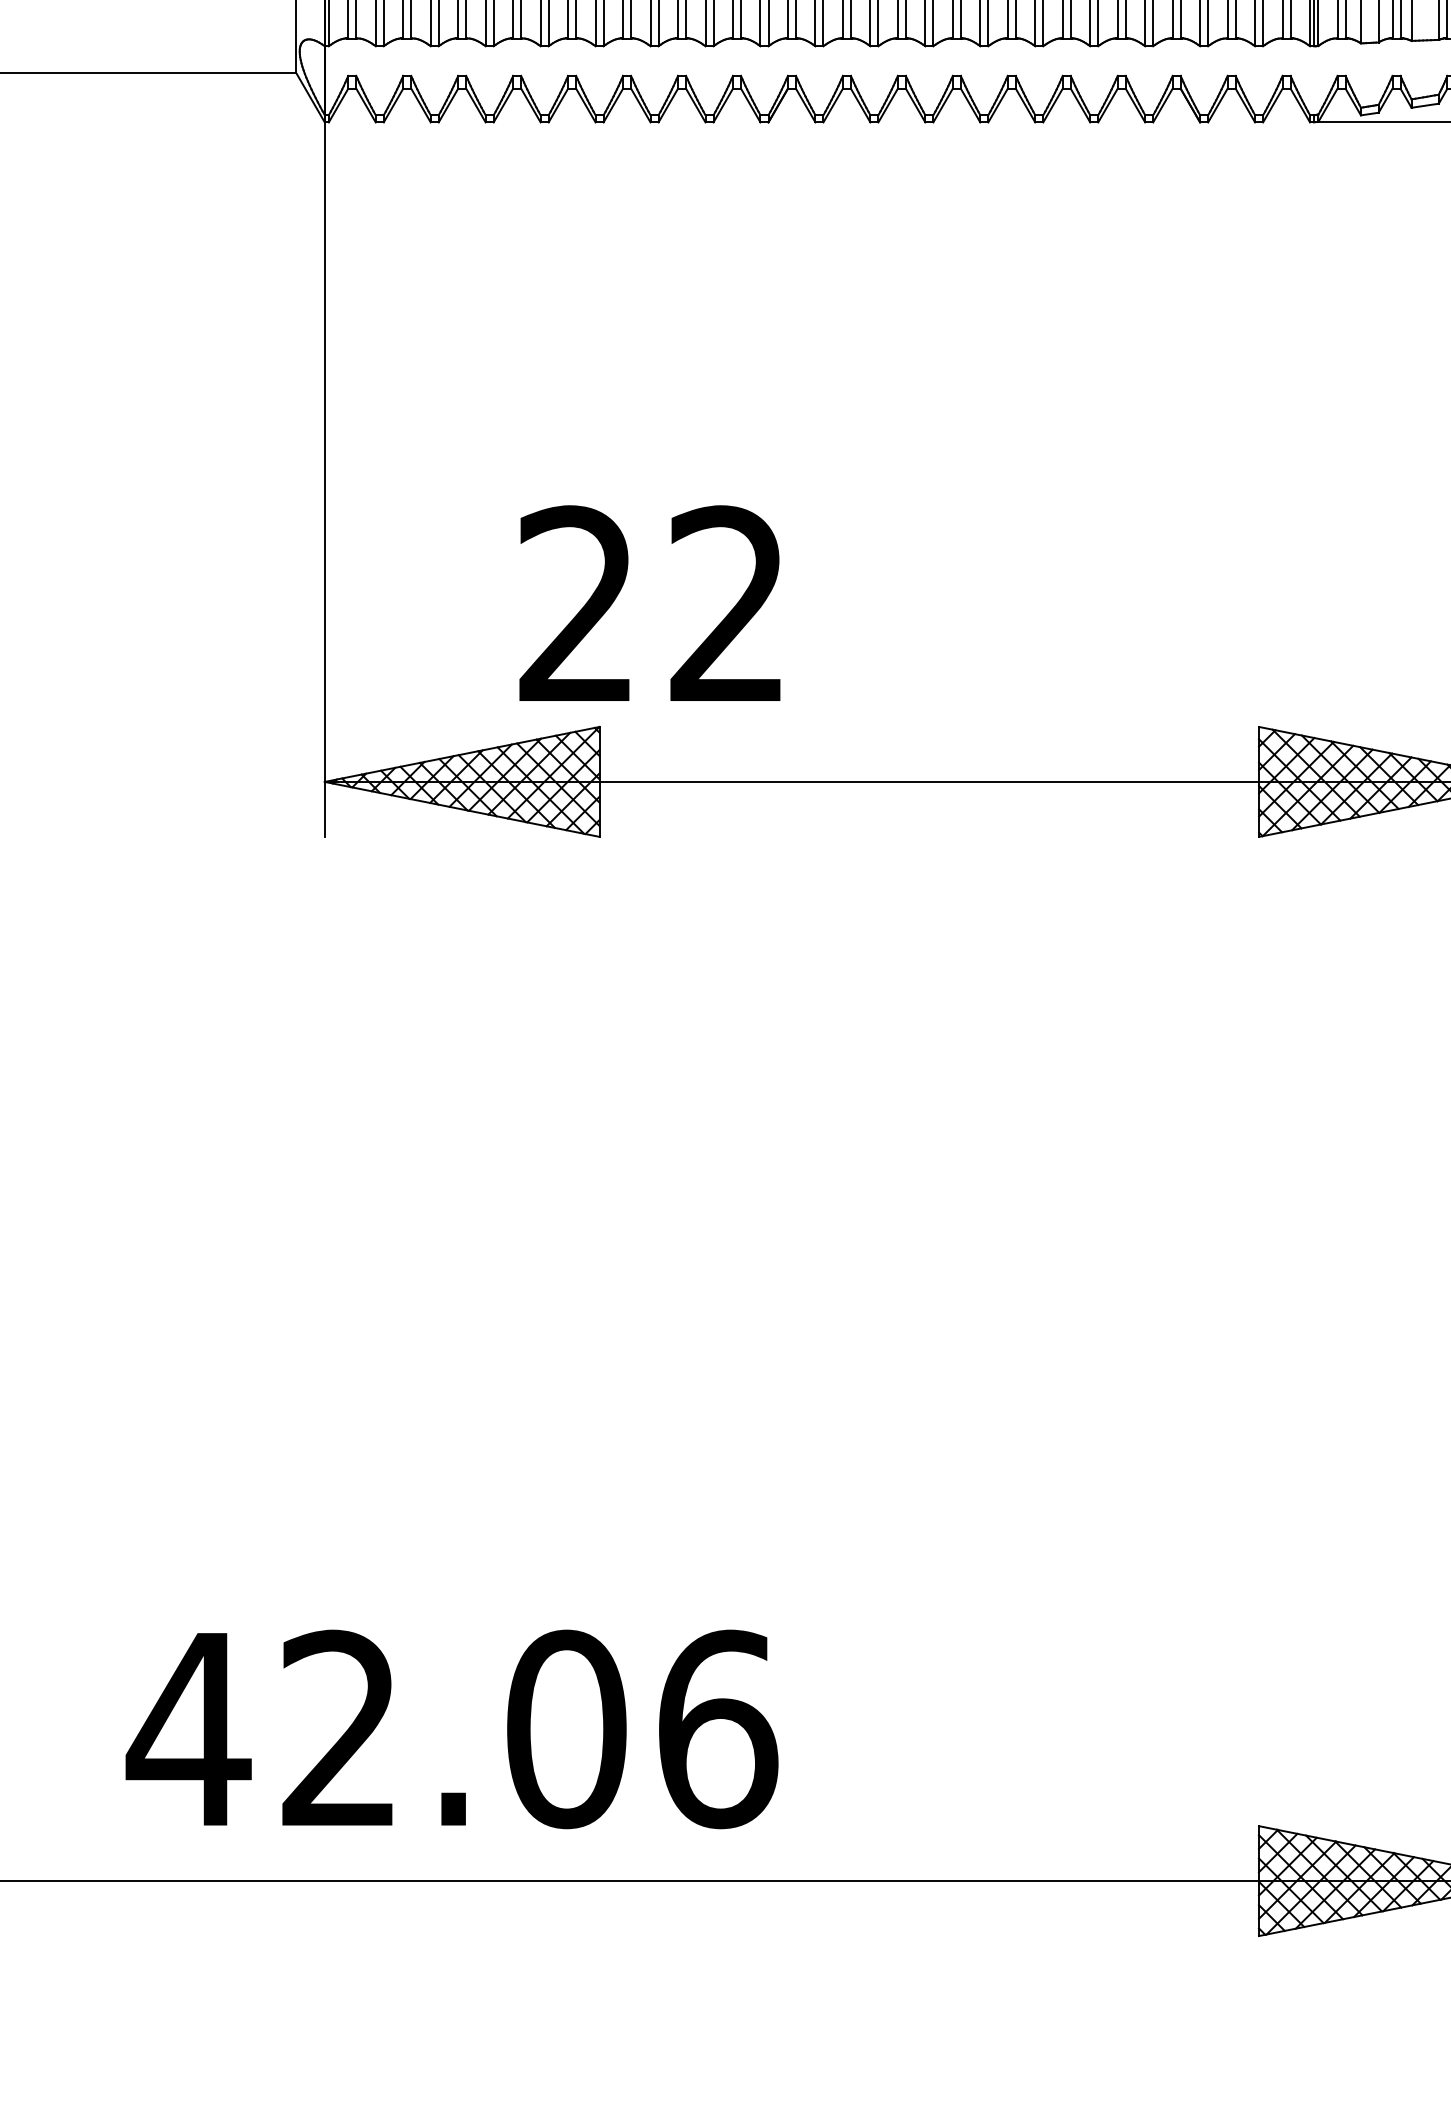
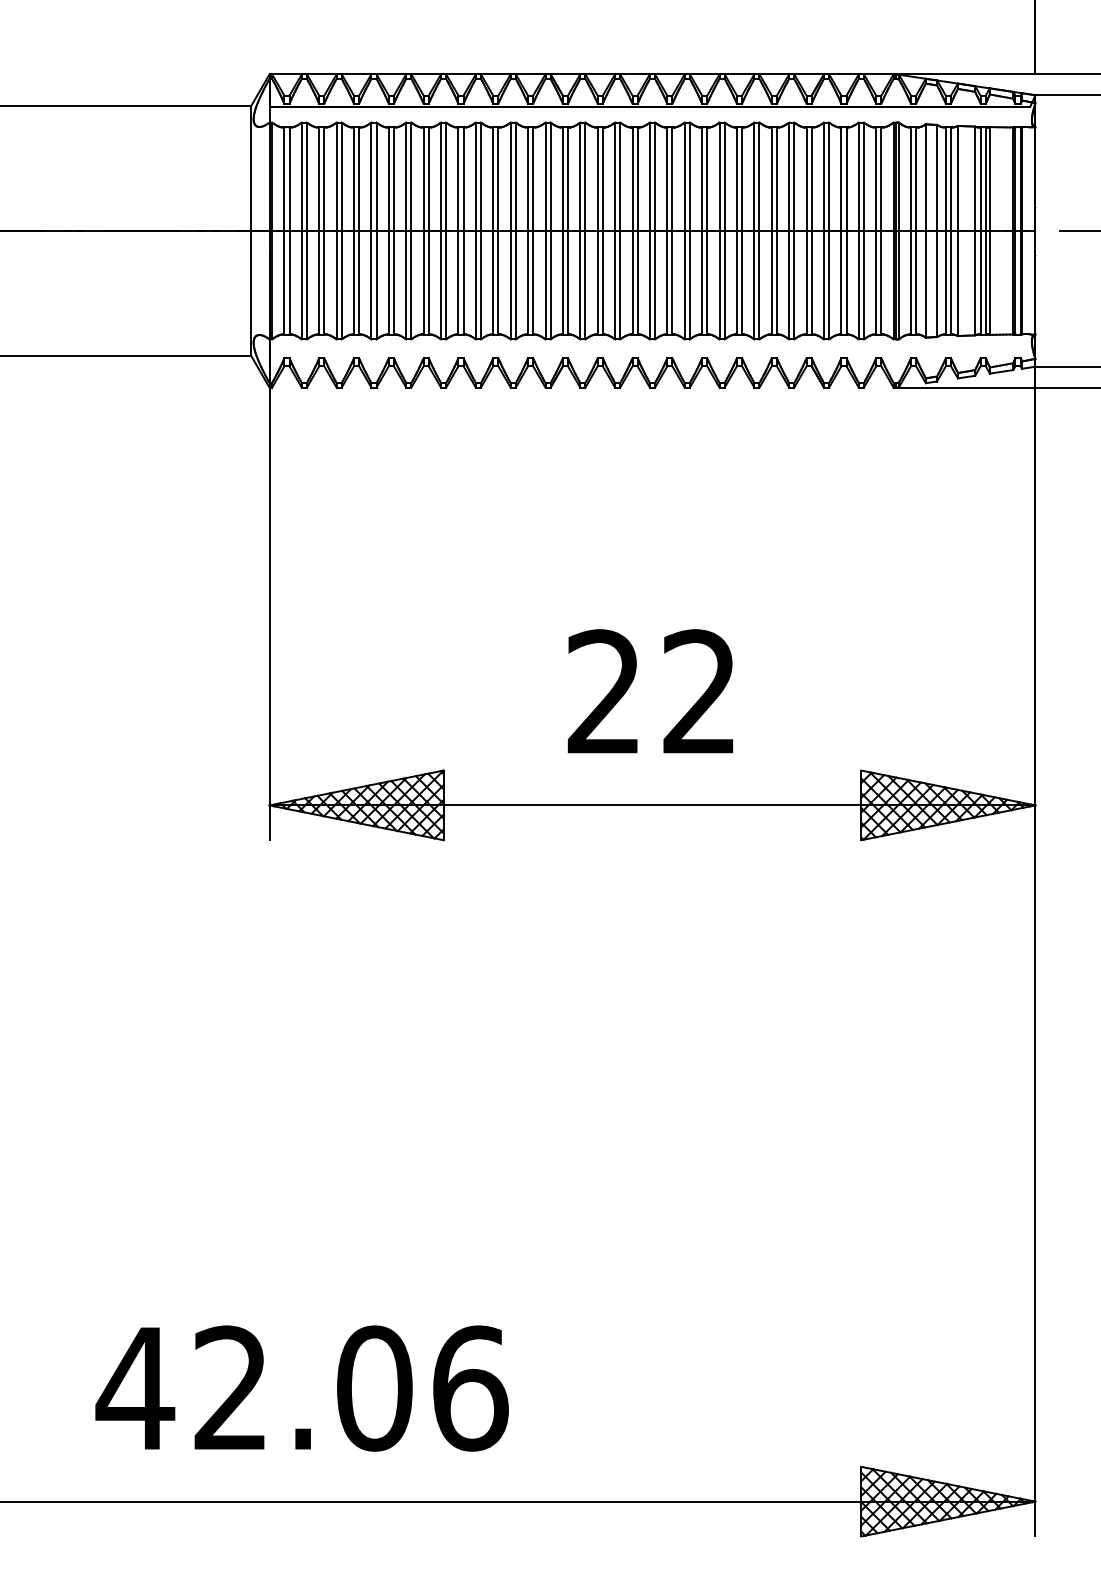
text: (649, 603) -> (650, 691), moved
text: (451, 1729) -> (301, 1388), moved

